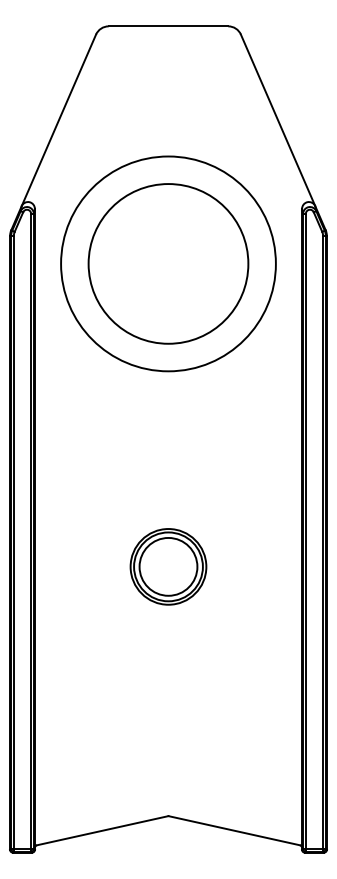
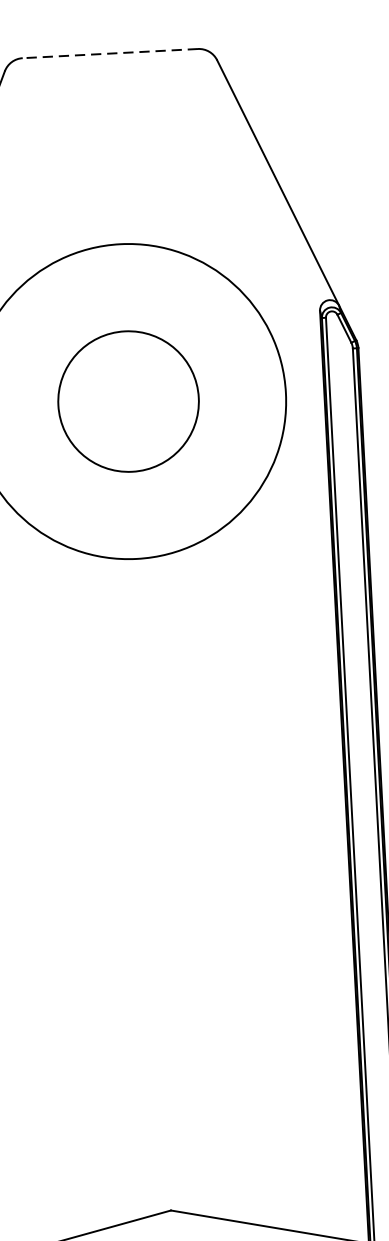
line: (168, 26) -> (110, 53), solid -> dashed
circle: (168, 263) -> (128, 400), size x0.6
part: (168, 566) -> (151, 844), removed

